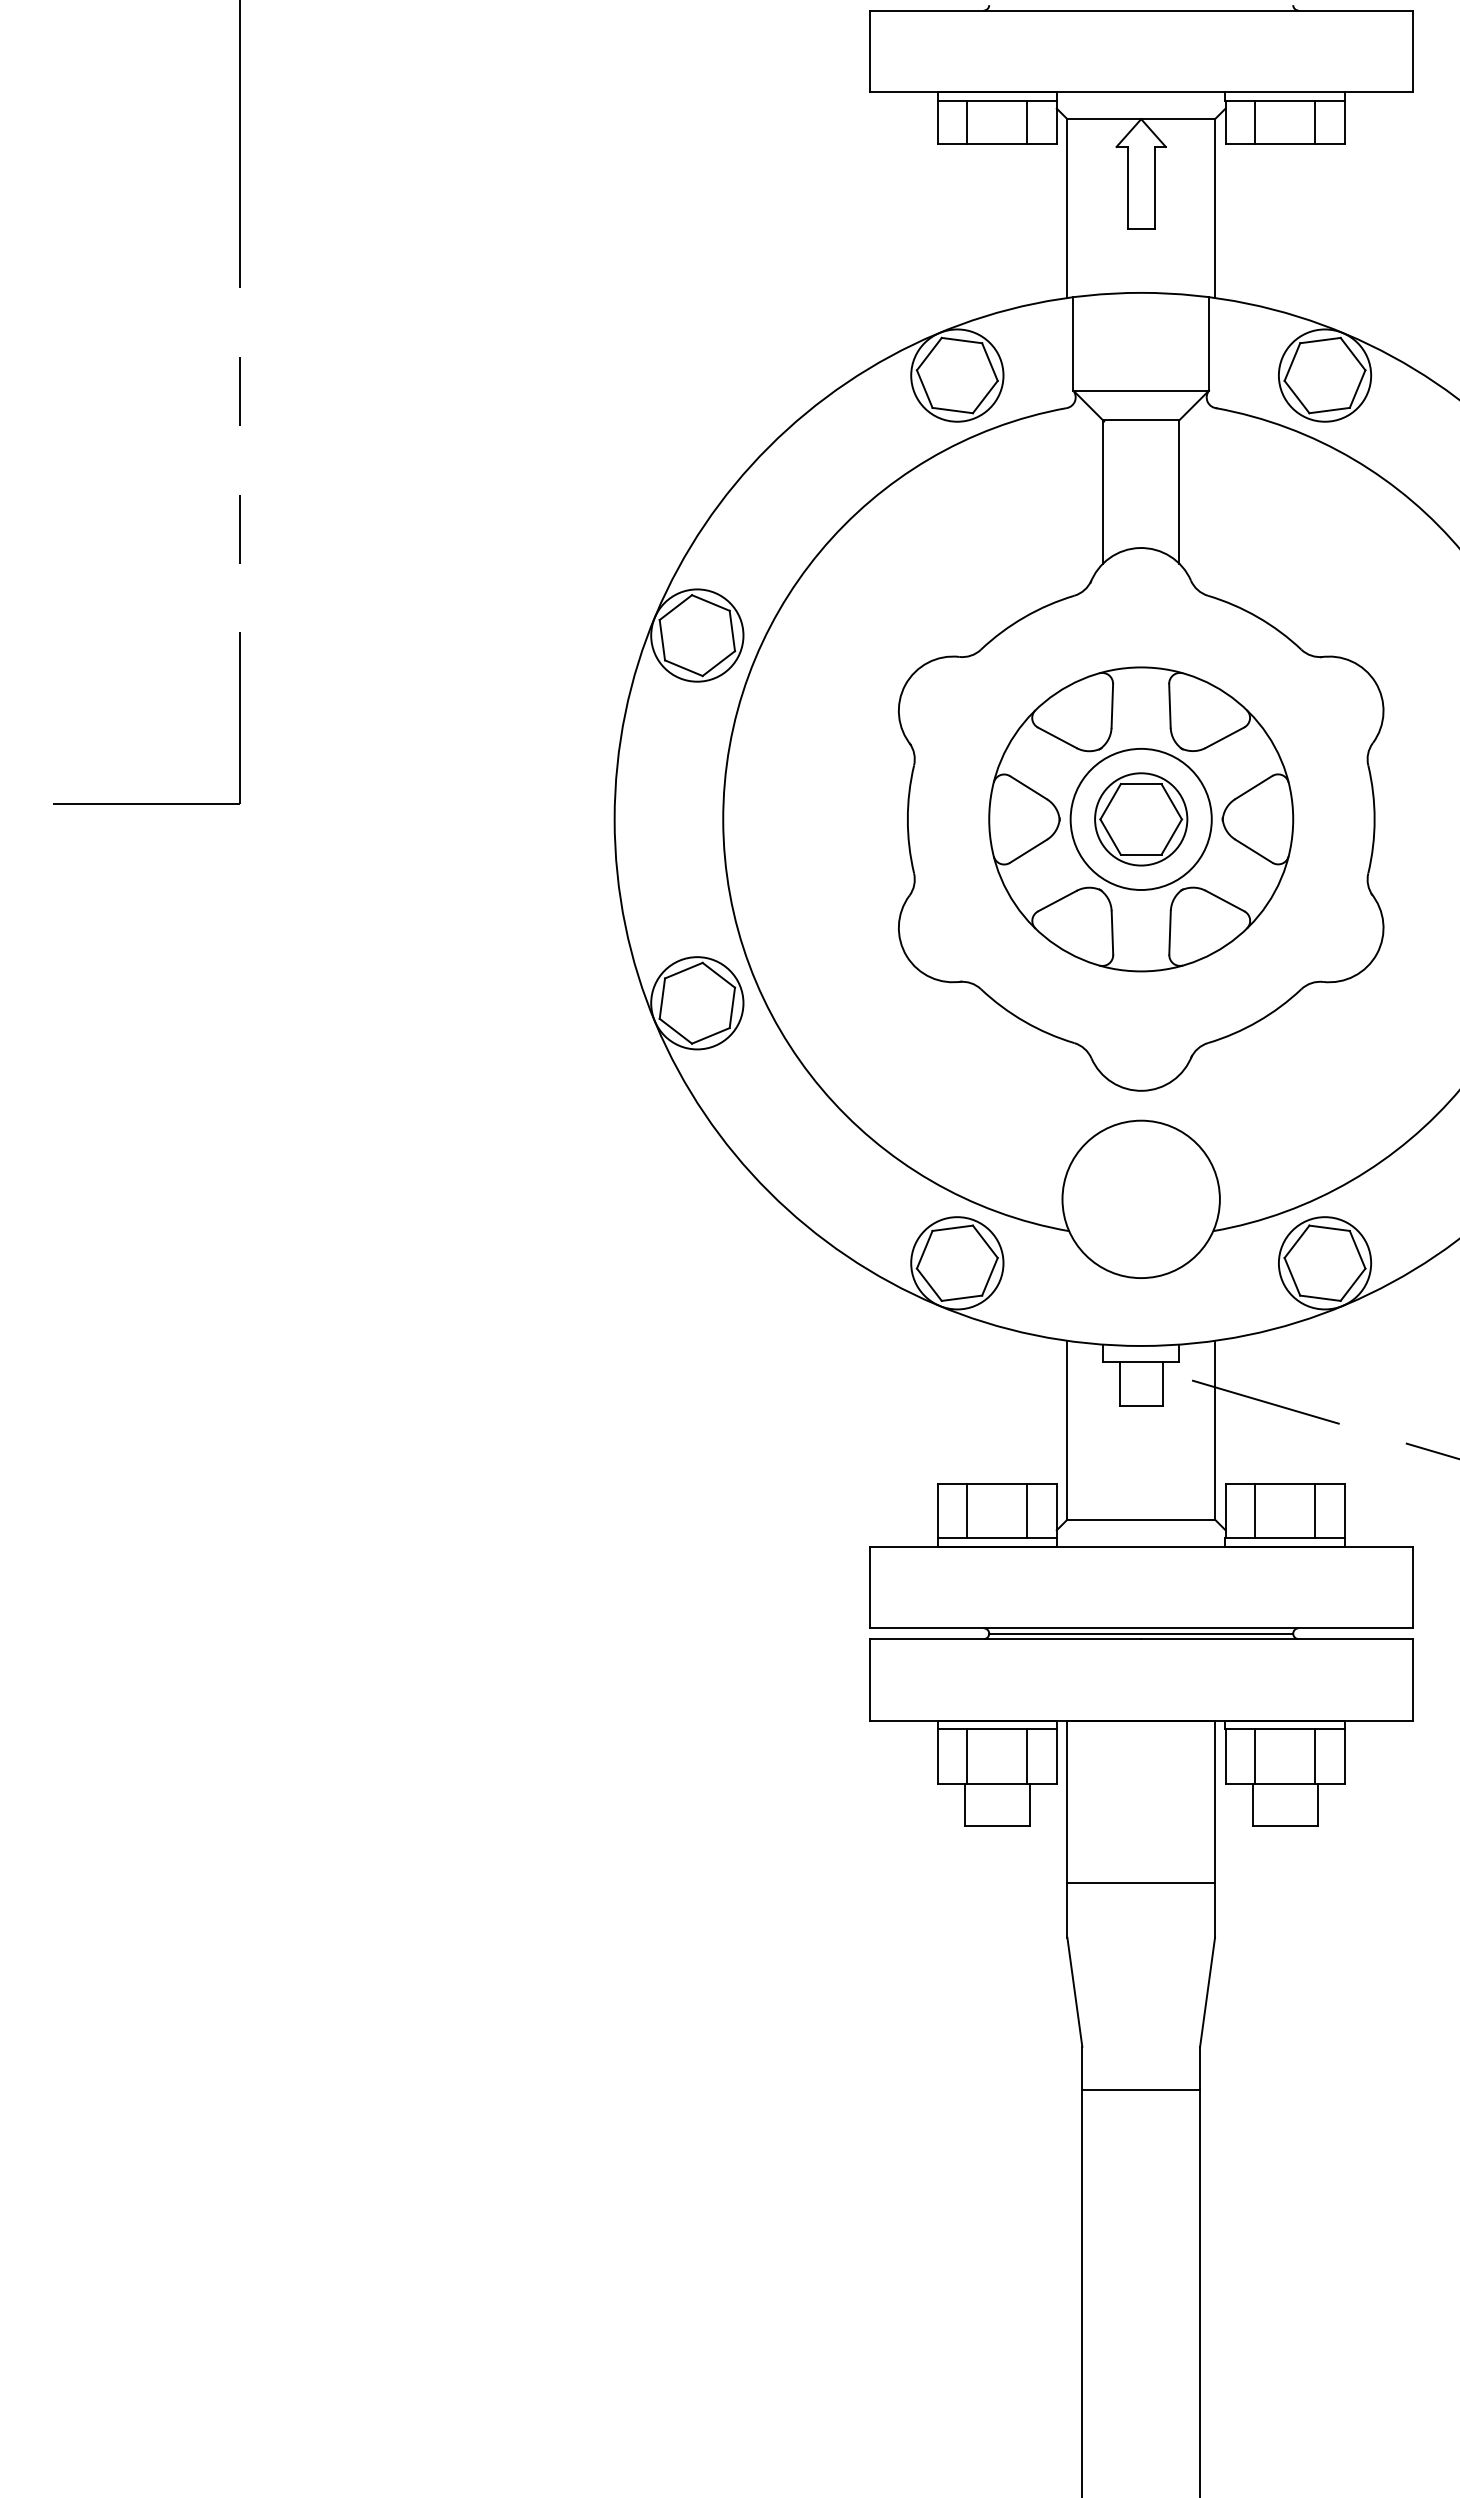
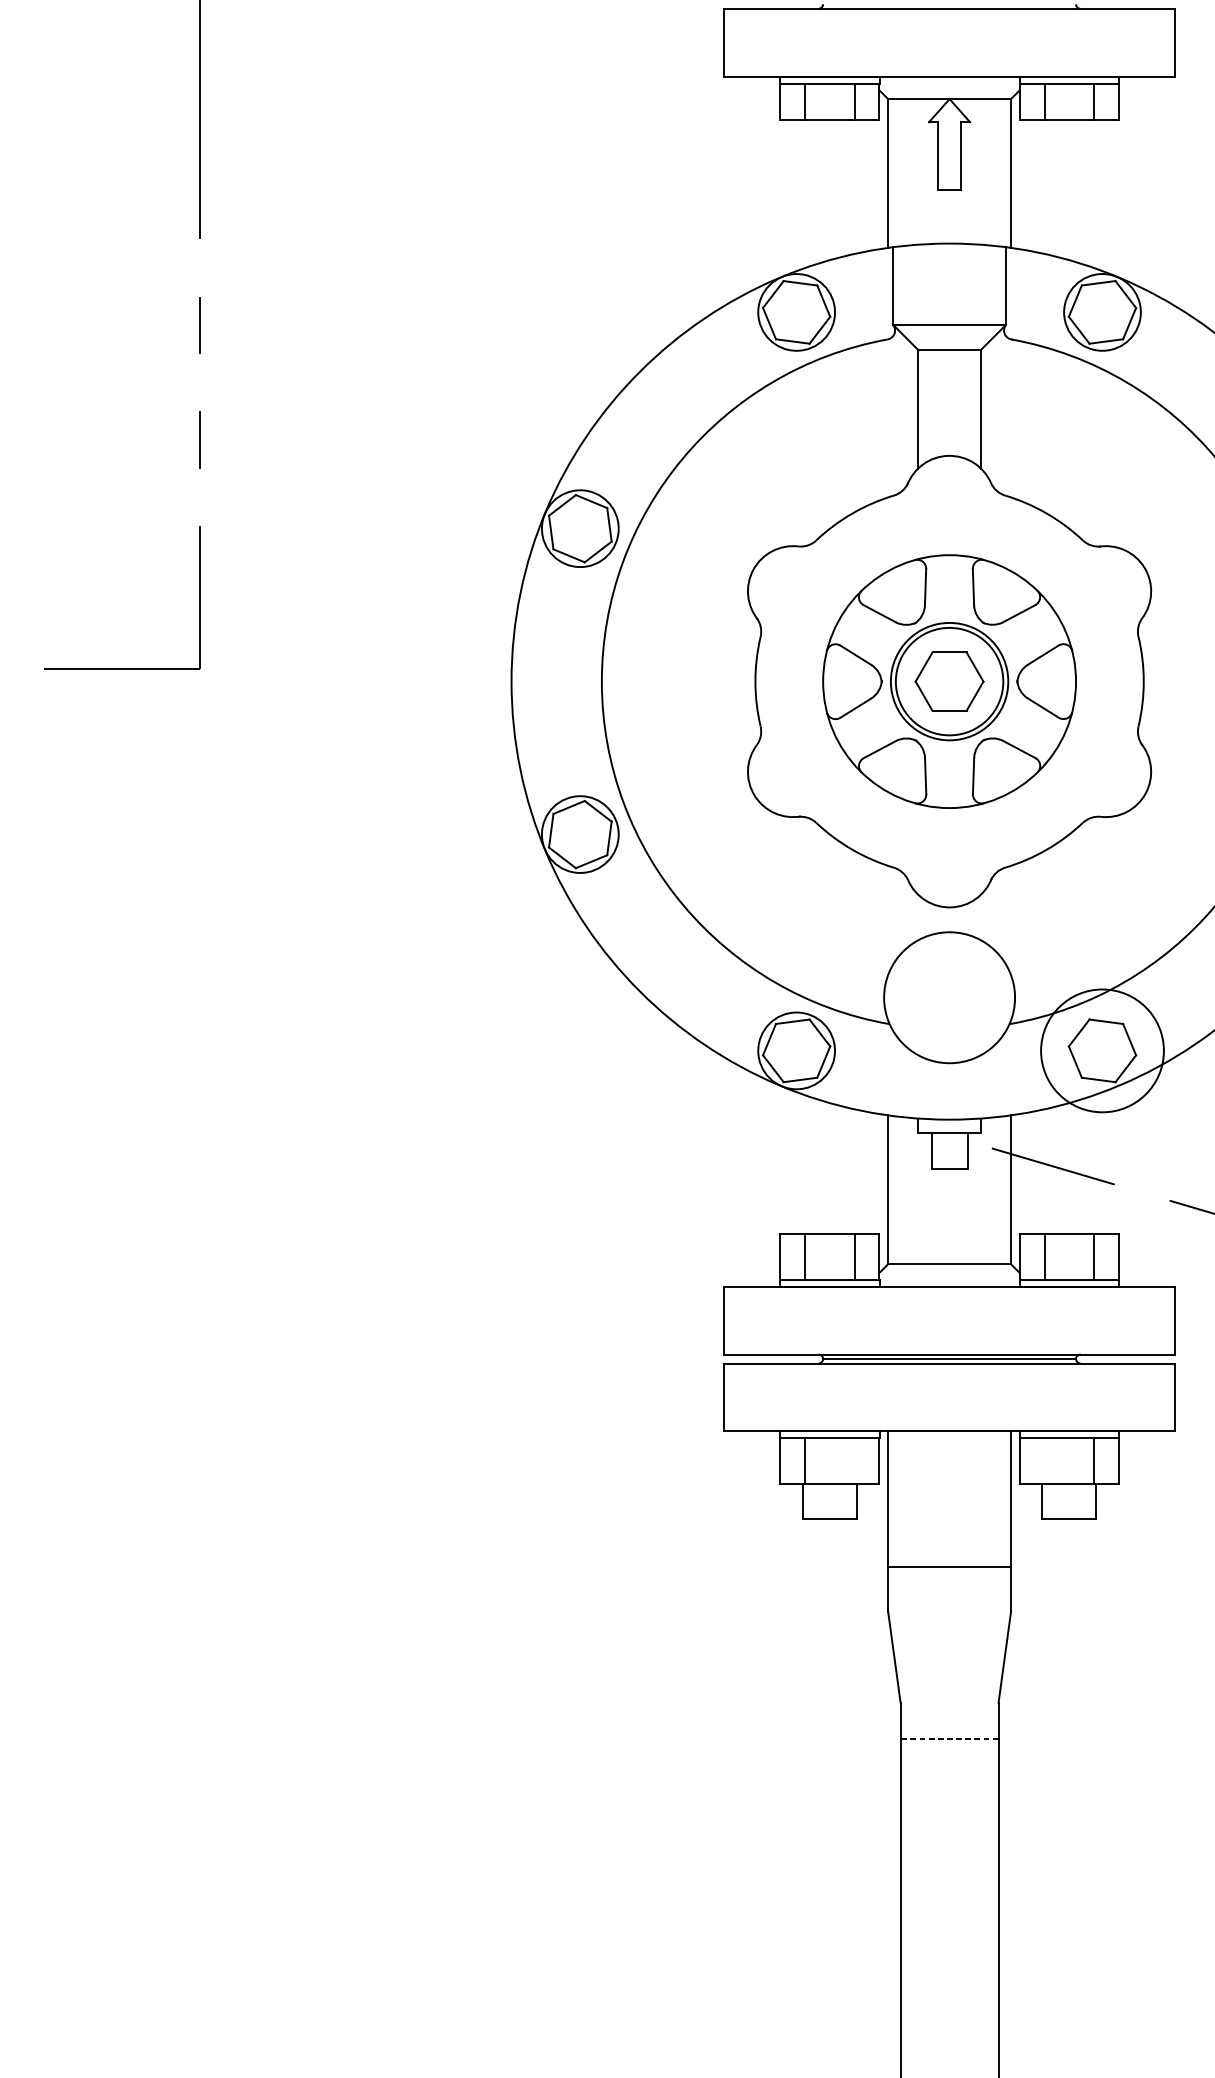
circle: (1141, 819) -> (949, 681), size x1.4
circle: (1324, 1263) -> (1102, 1051), size x1.6
line: (1027, 1756) -> (854, 1461), removed
line: (1255, 1756) -> (1044, 1461), removed
line: (1141, 2090) -> (949, 1739), solid -> dashed

